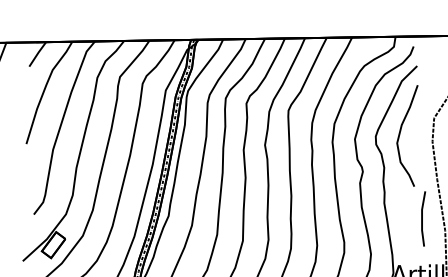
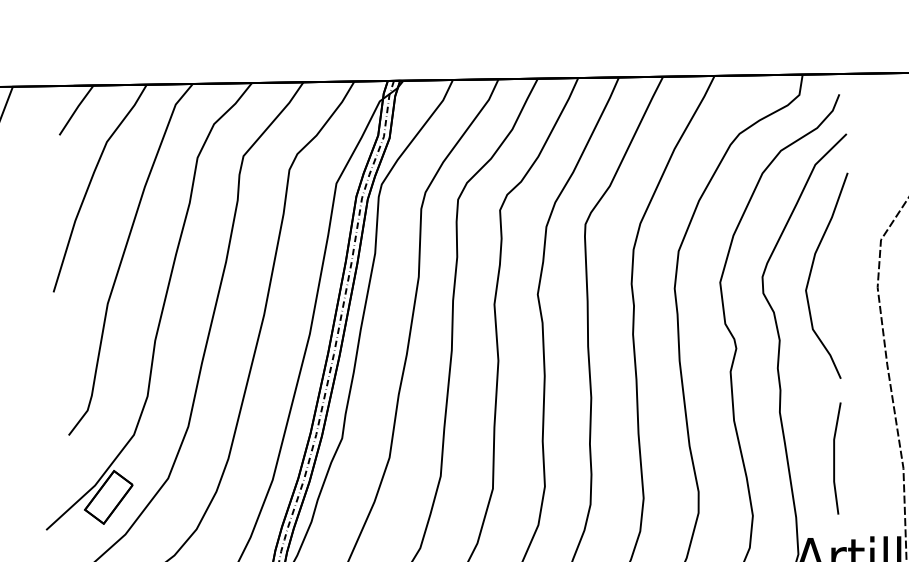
line: (422, 218) -> (834, 457), moved

